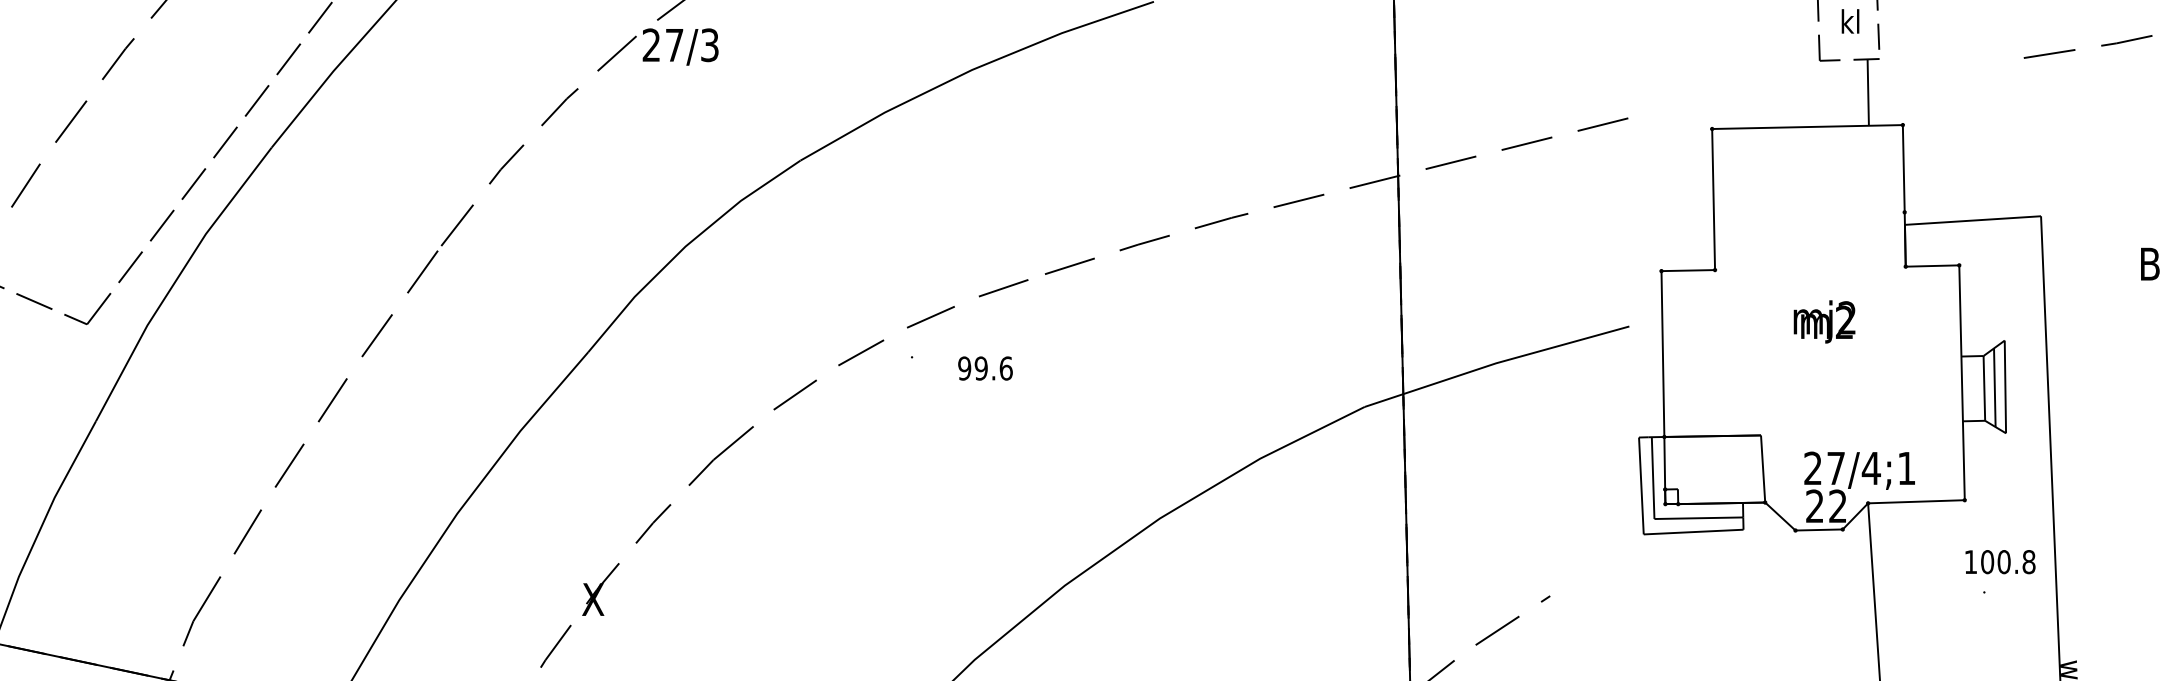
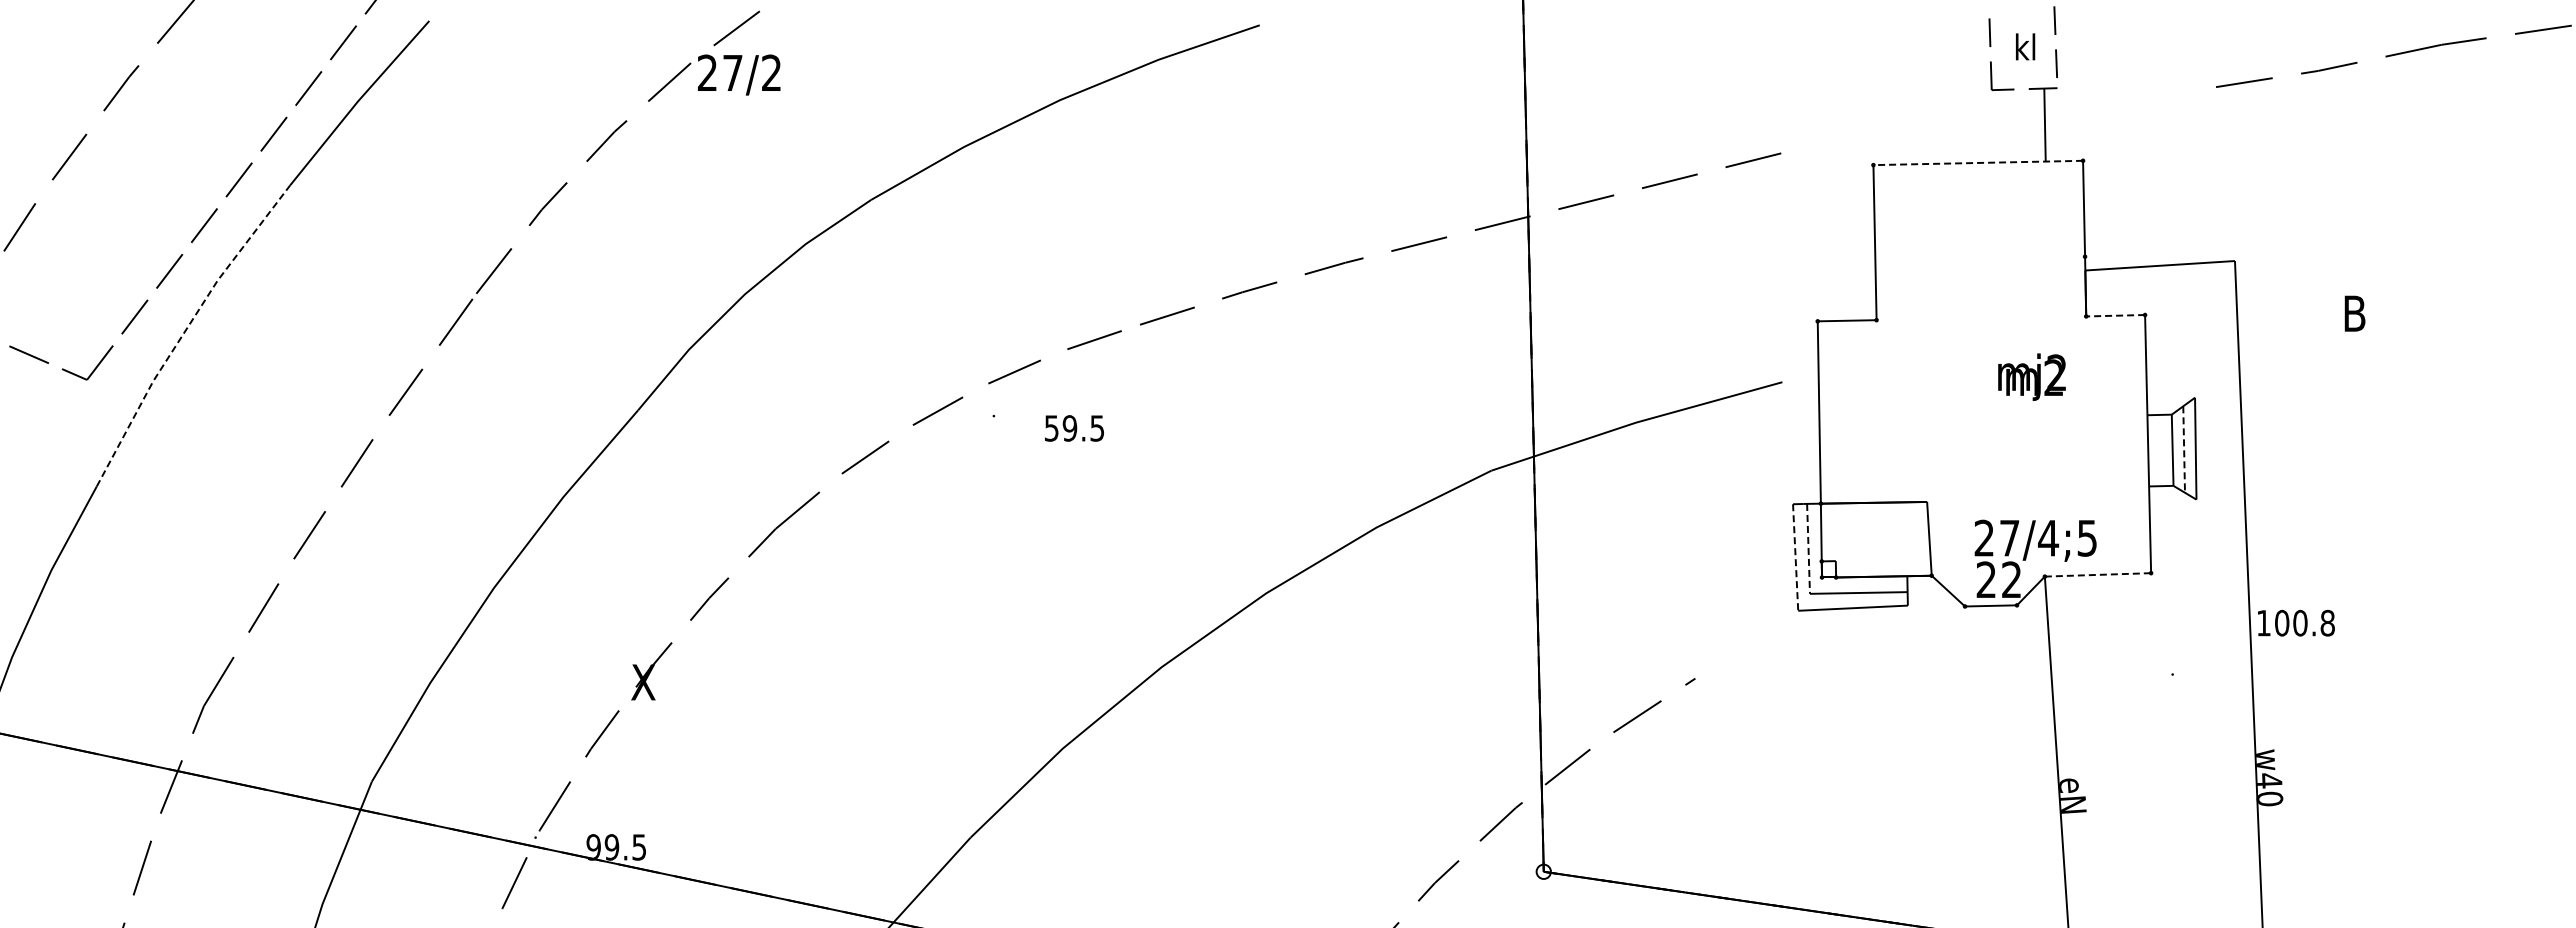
text: (709, 44) -> (771, 72), 27/3 -> 27/2
line: (1807, 126) -> (1978, 162), solid -> dashed
line: (1932, 265) -> (2115, 315), solid -> dashed
line: (176, 279) -> (185, 330), solid -> dashed
text: (1824, 321) -> (2031, 376), moved
text: (985, 368) -> (1074, 428), 99.6 -> 59.5
line: (1995, 388) -> (2184, 450), solid -> dashed
text: (1905, 468) -> (2086, 538), 27/4;1 -> 27/4;5
line: (1653, 477) -> (1808, 548), solid -> dashed
line: (1641, 486) -> (1795, 558), solid -> dashed
line: (1916, 501) -> (2098, 574), solid -> dashed
text: (2000, 561) -> (2296, 622), moved

